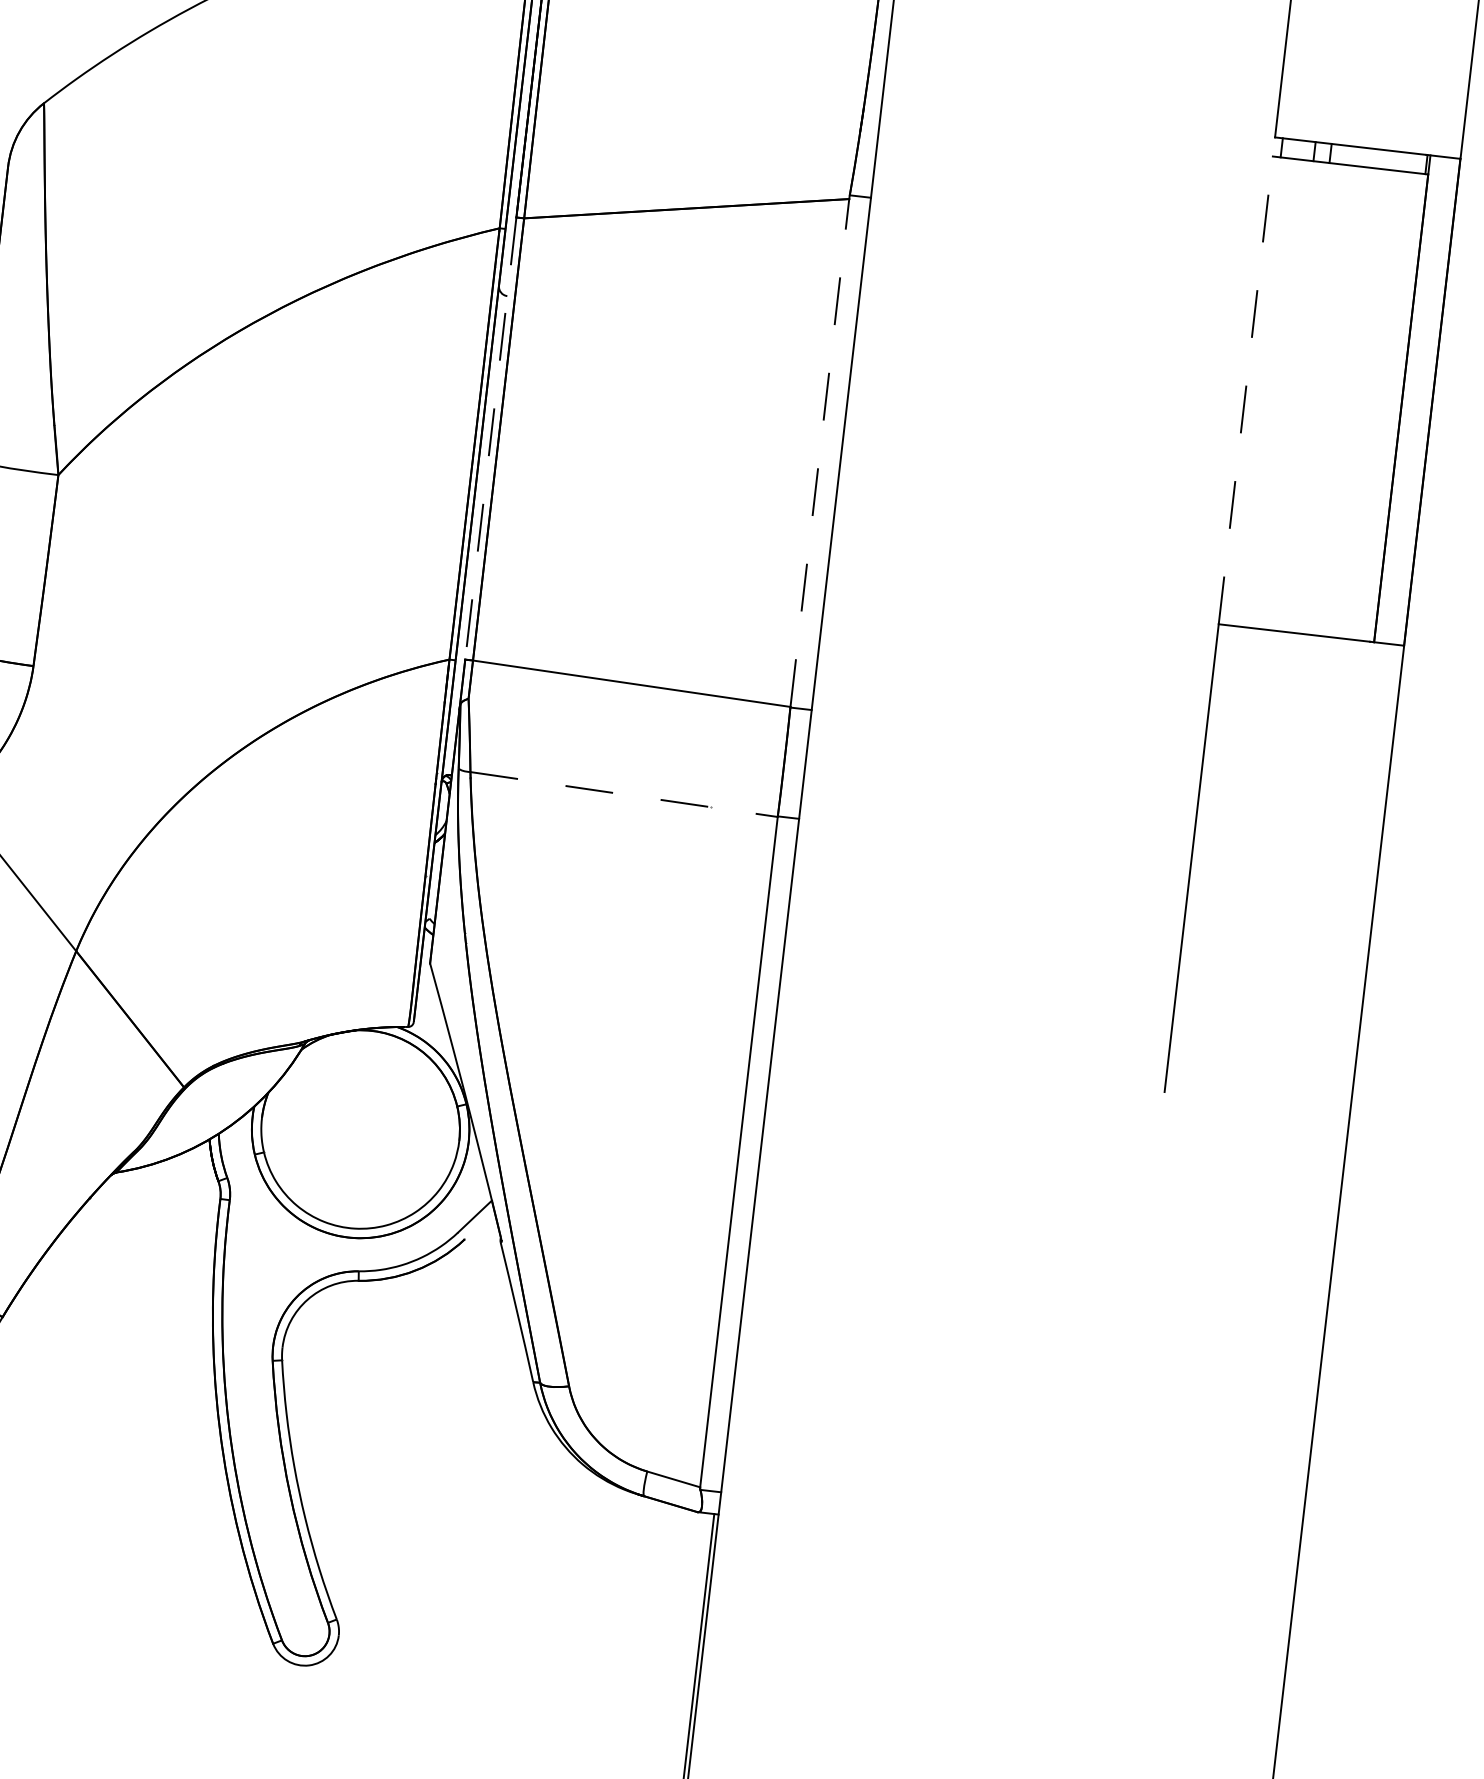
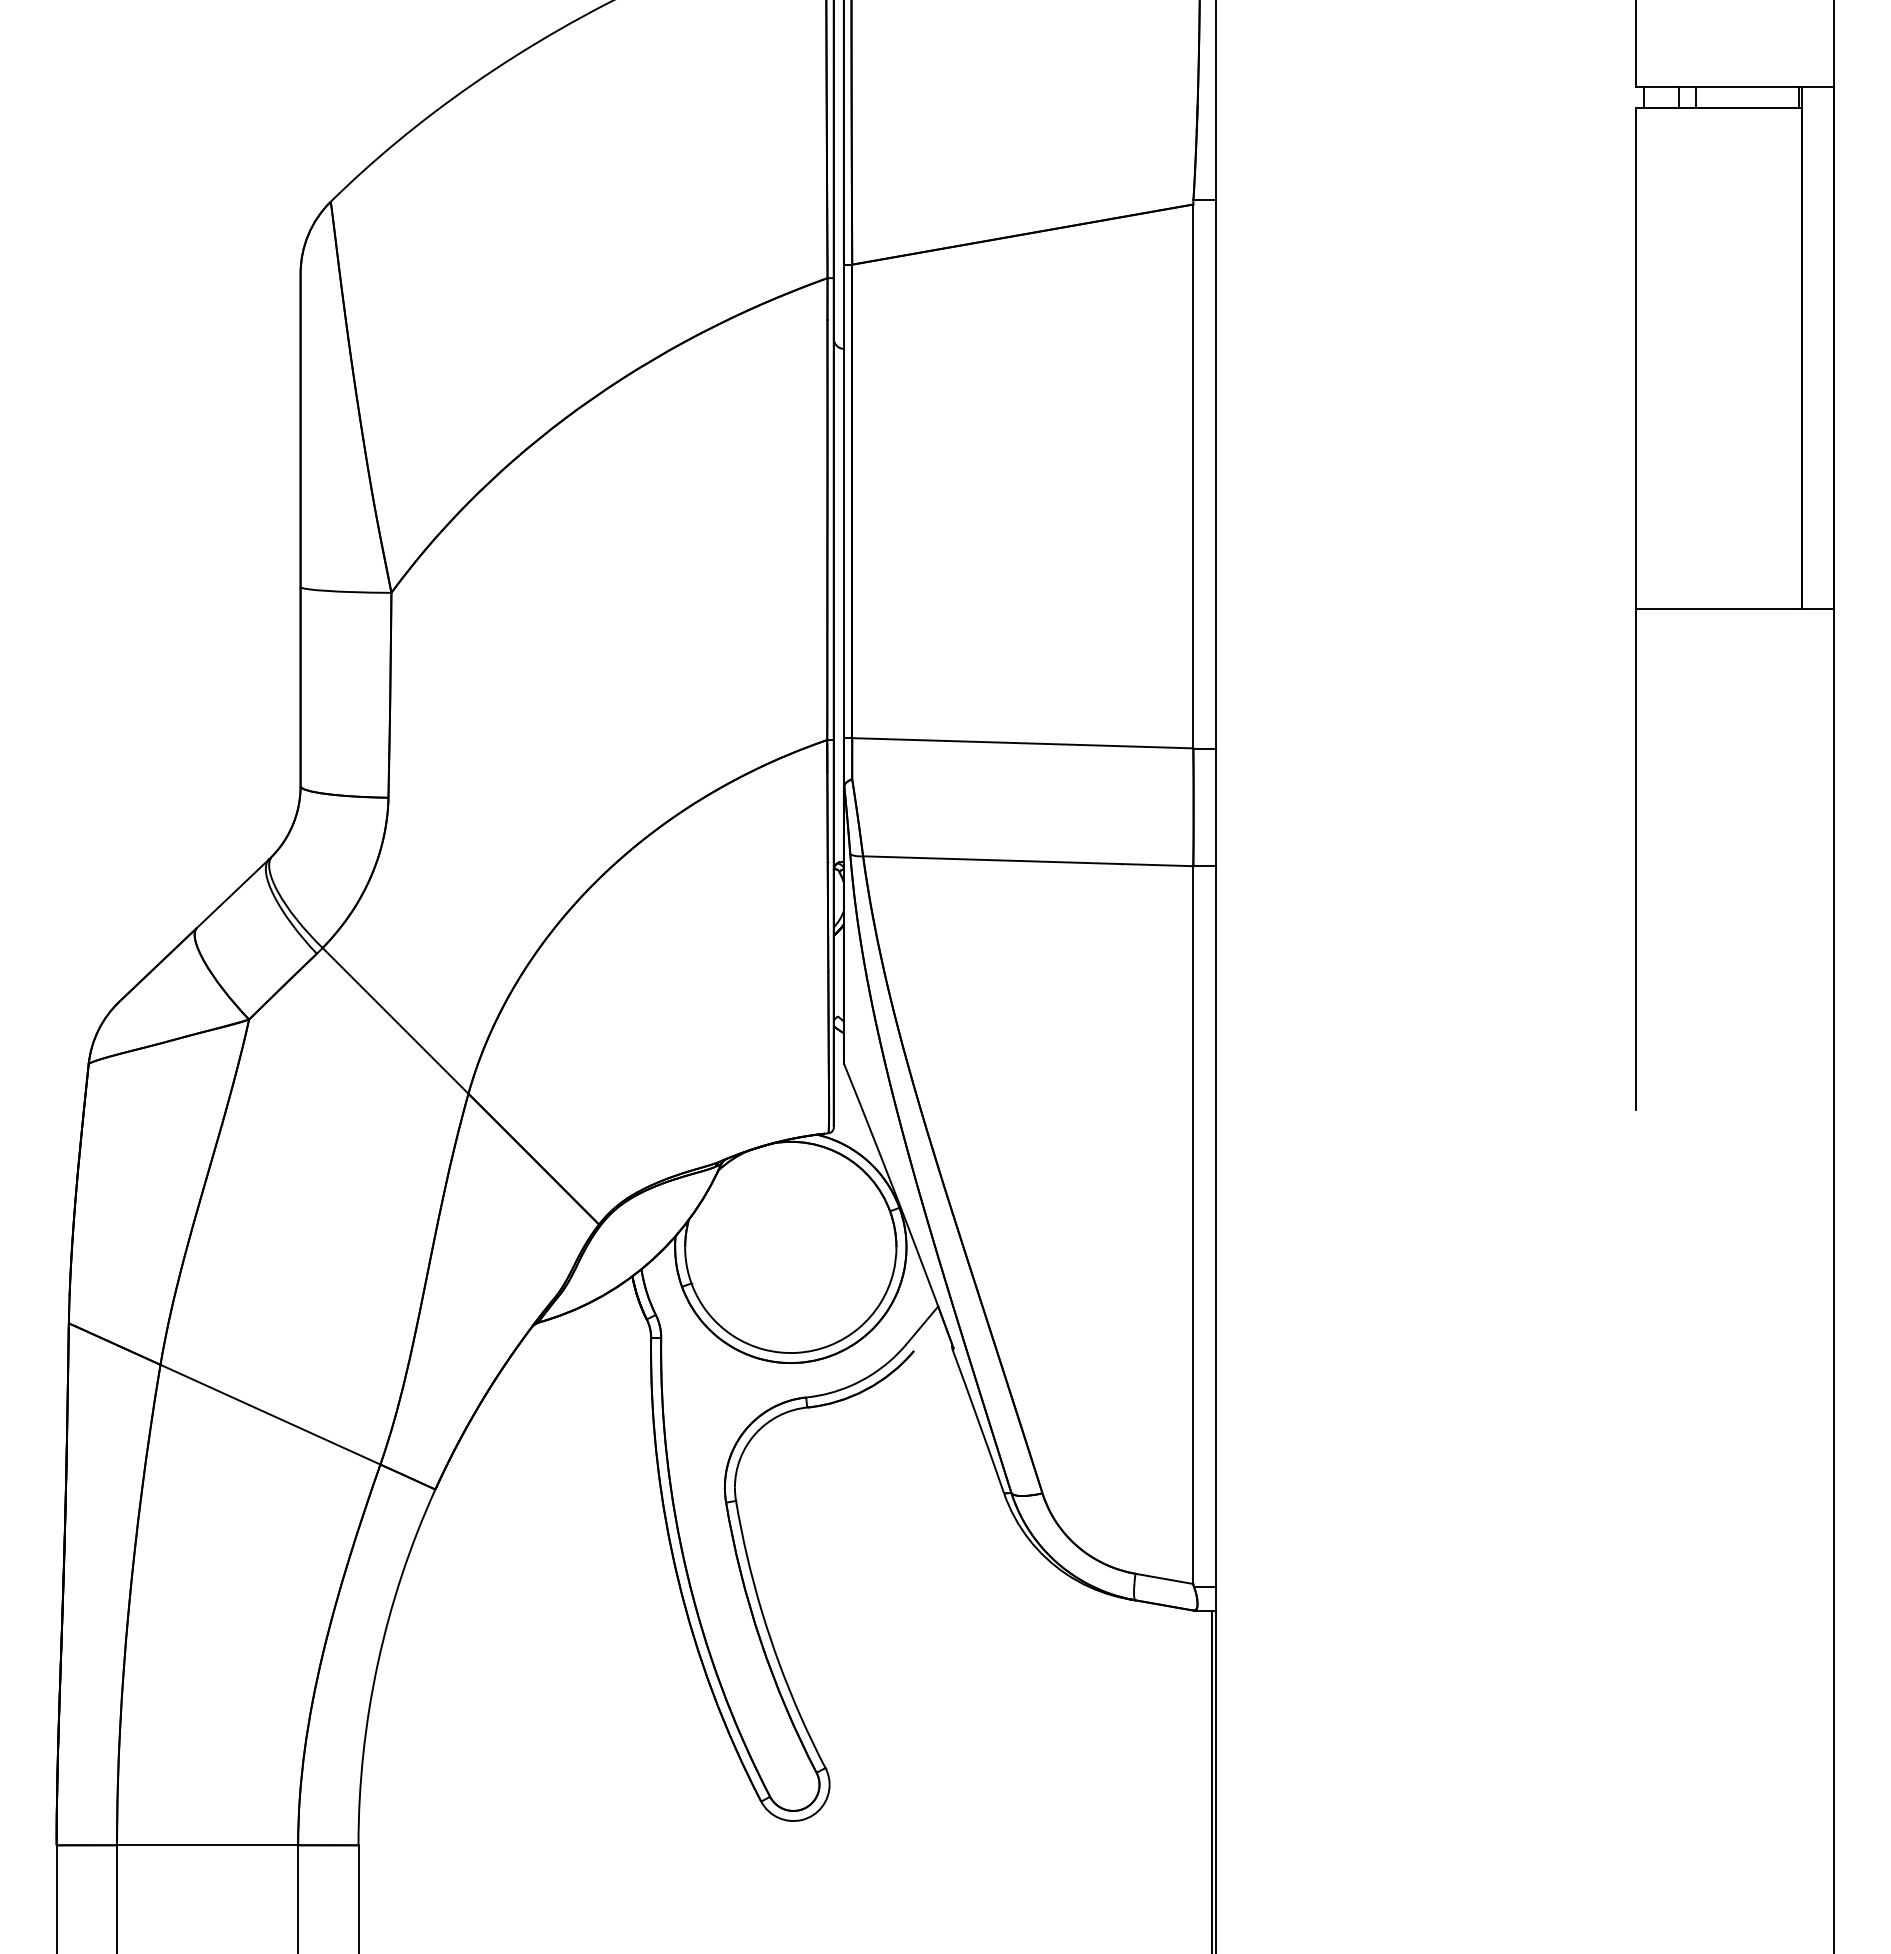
line: (1245, 389) -> (1635, 357), dashed -> solid
line: (490, 438) -> (843, 501), dashed -> solid
line: (820, 453) -> (1193, 476), dashed -> solid
line: (624, 794) -> (1028, 861), dashed -> solid

